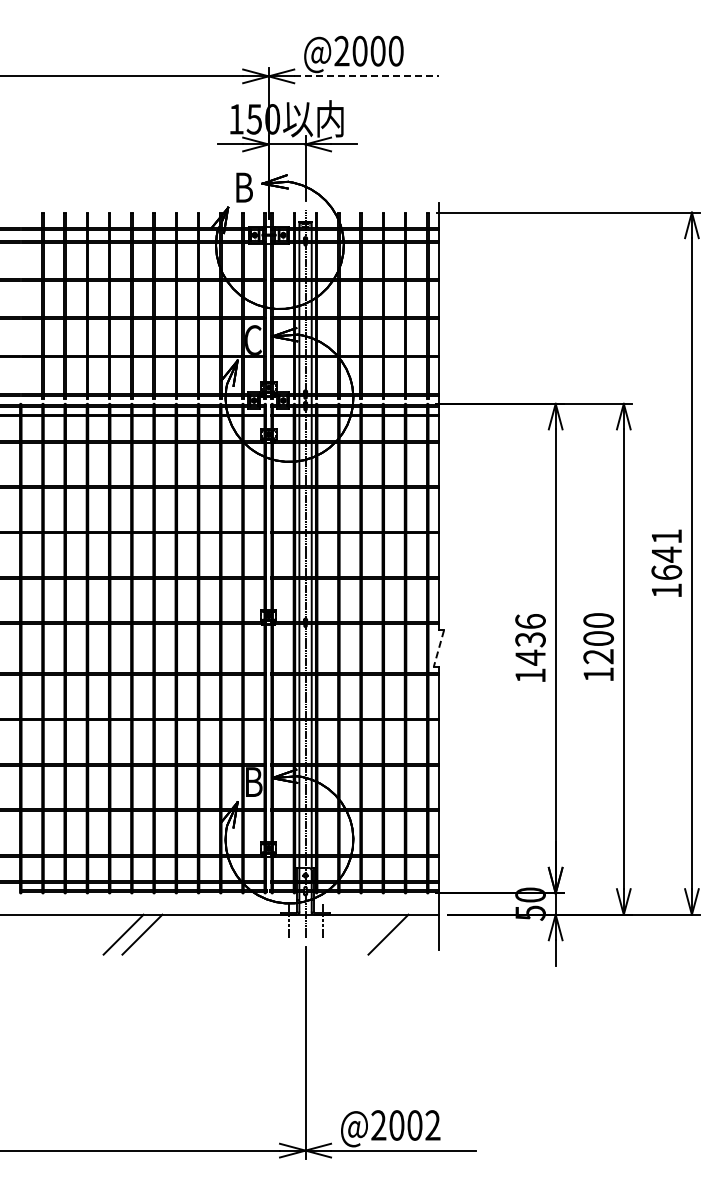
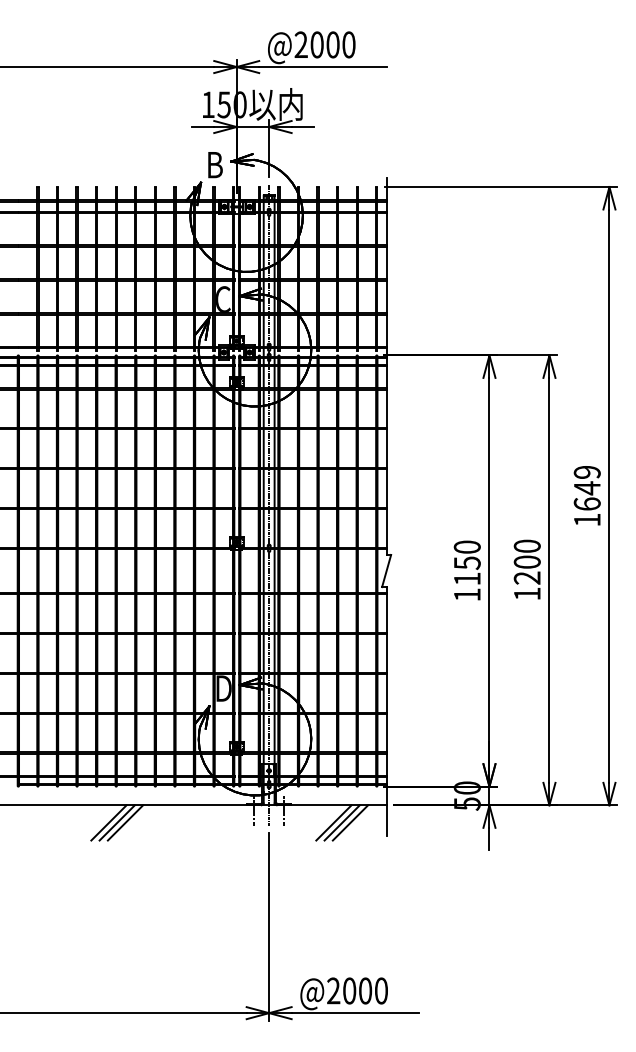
line: (367, 76) -> (323, 67), dashed -> solid
text: (666, 536) -> (587, 472), 1641 -> 1649
text: (530, 639) -> (467, 562), 1436 -> 1150
line: (438, 648) -> (386, 570), dashed -> solid
text: (255, 781) -> (225, 688), B -> D
line: (133, 934) -> (117, 822), added
line: (379, 934) -> (334, 822), added
line: (397, 934) -> (350, 822), added
text: (432, 1125) -> (380, 991), @2002 -> @2000

